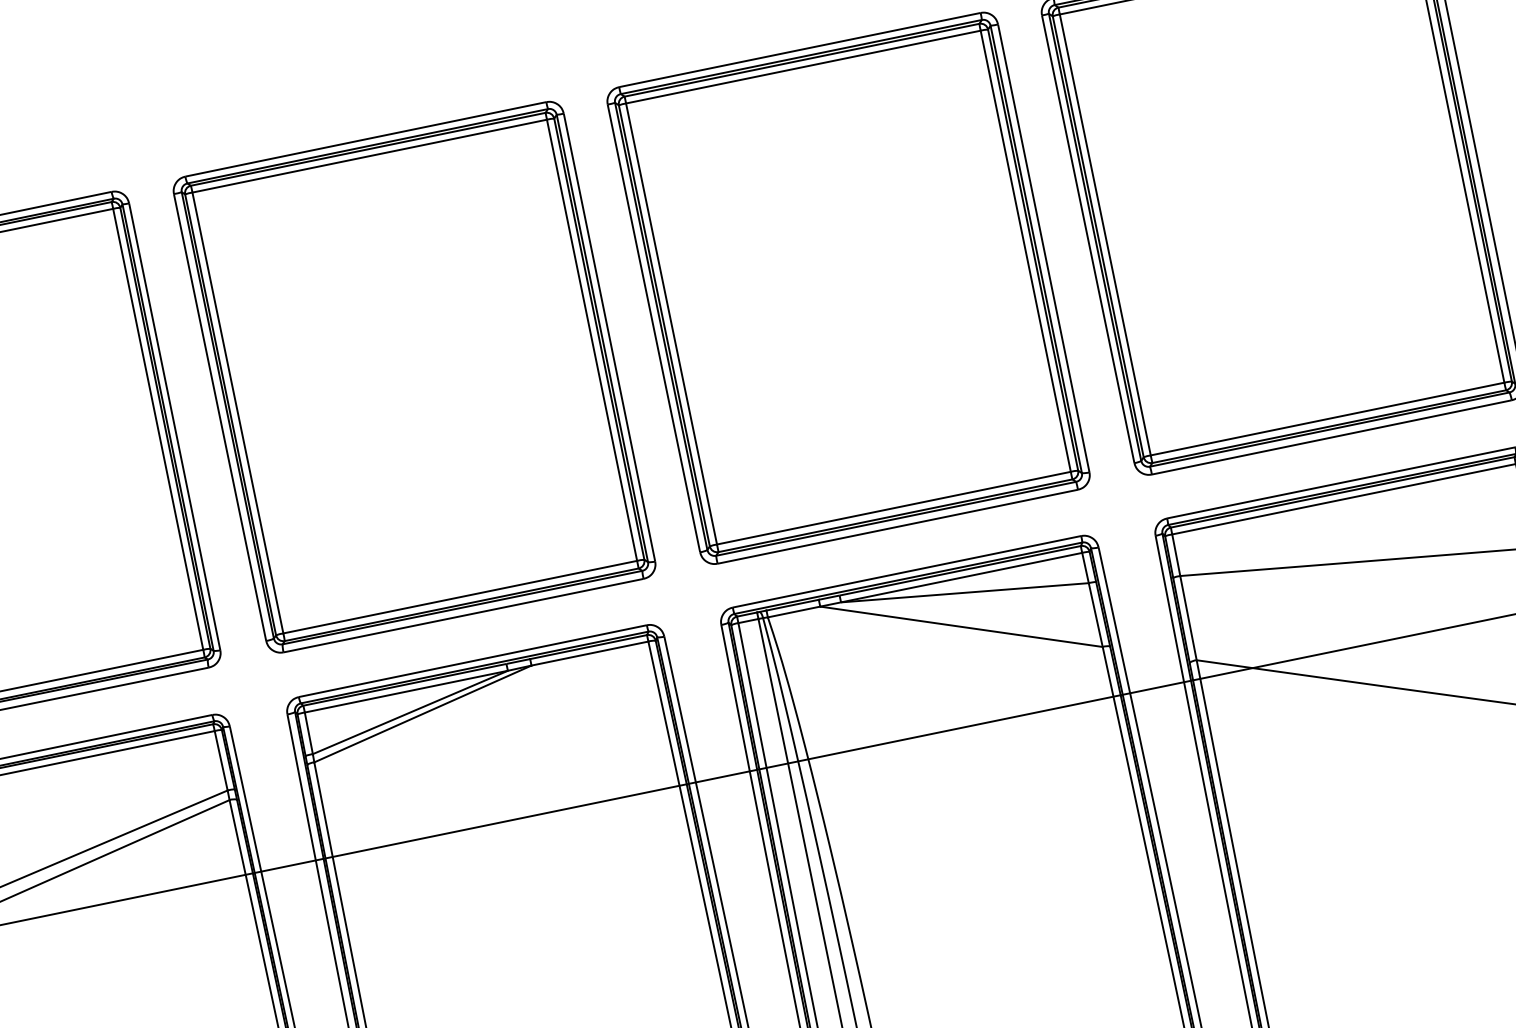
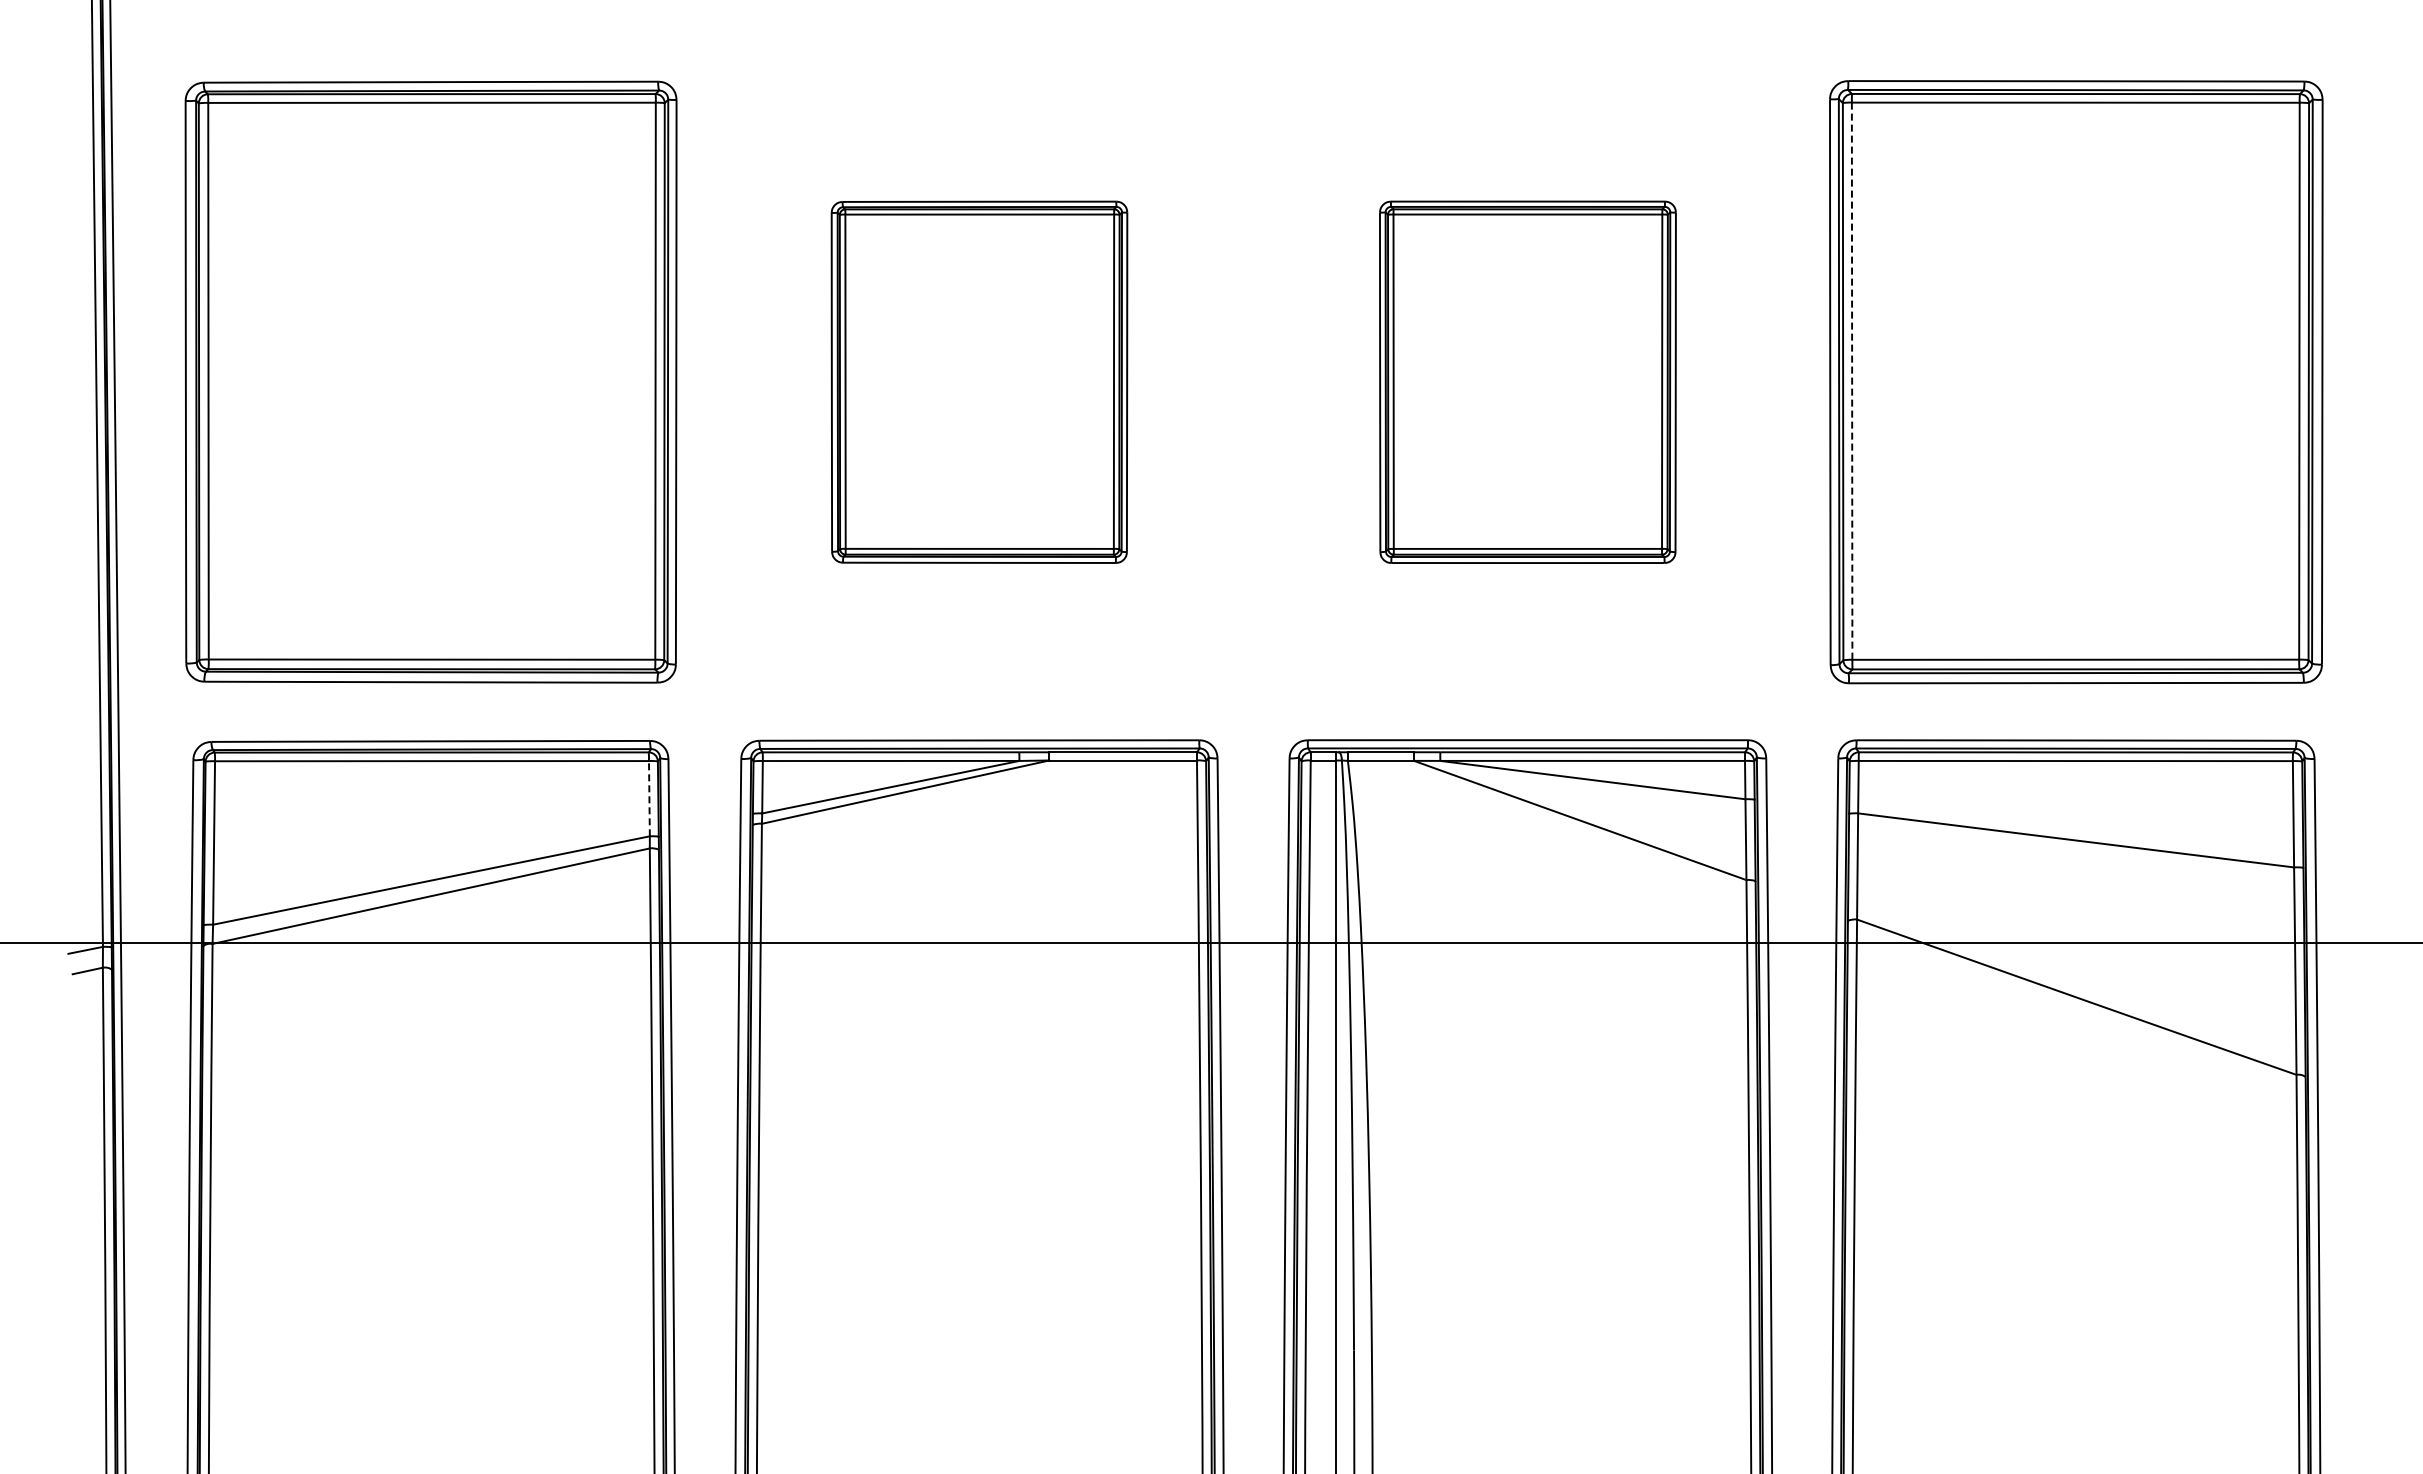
line: (1105, 235) -> (1852, 381), solid -> dashed
part: (848, 288) -> (1527, 382), size x0.6
part: (414, 377) -> (979, 382), size x0.6
line: (221, 760) -> (649, 798), solid -> dashed

